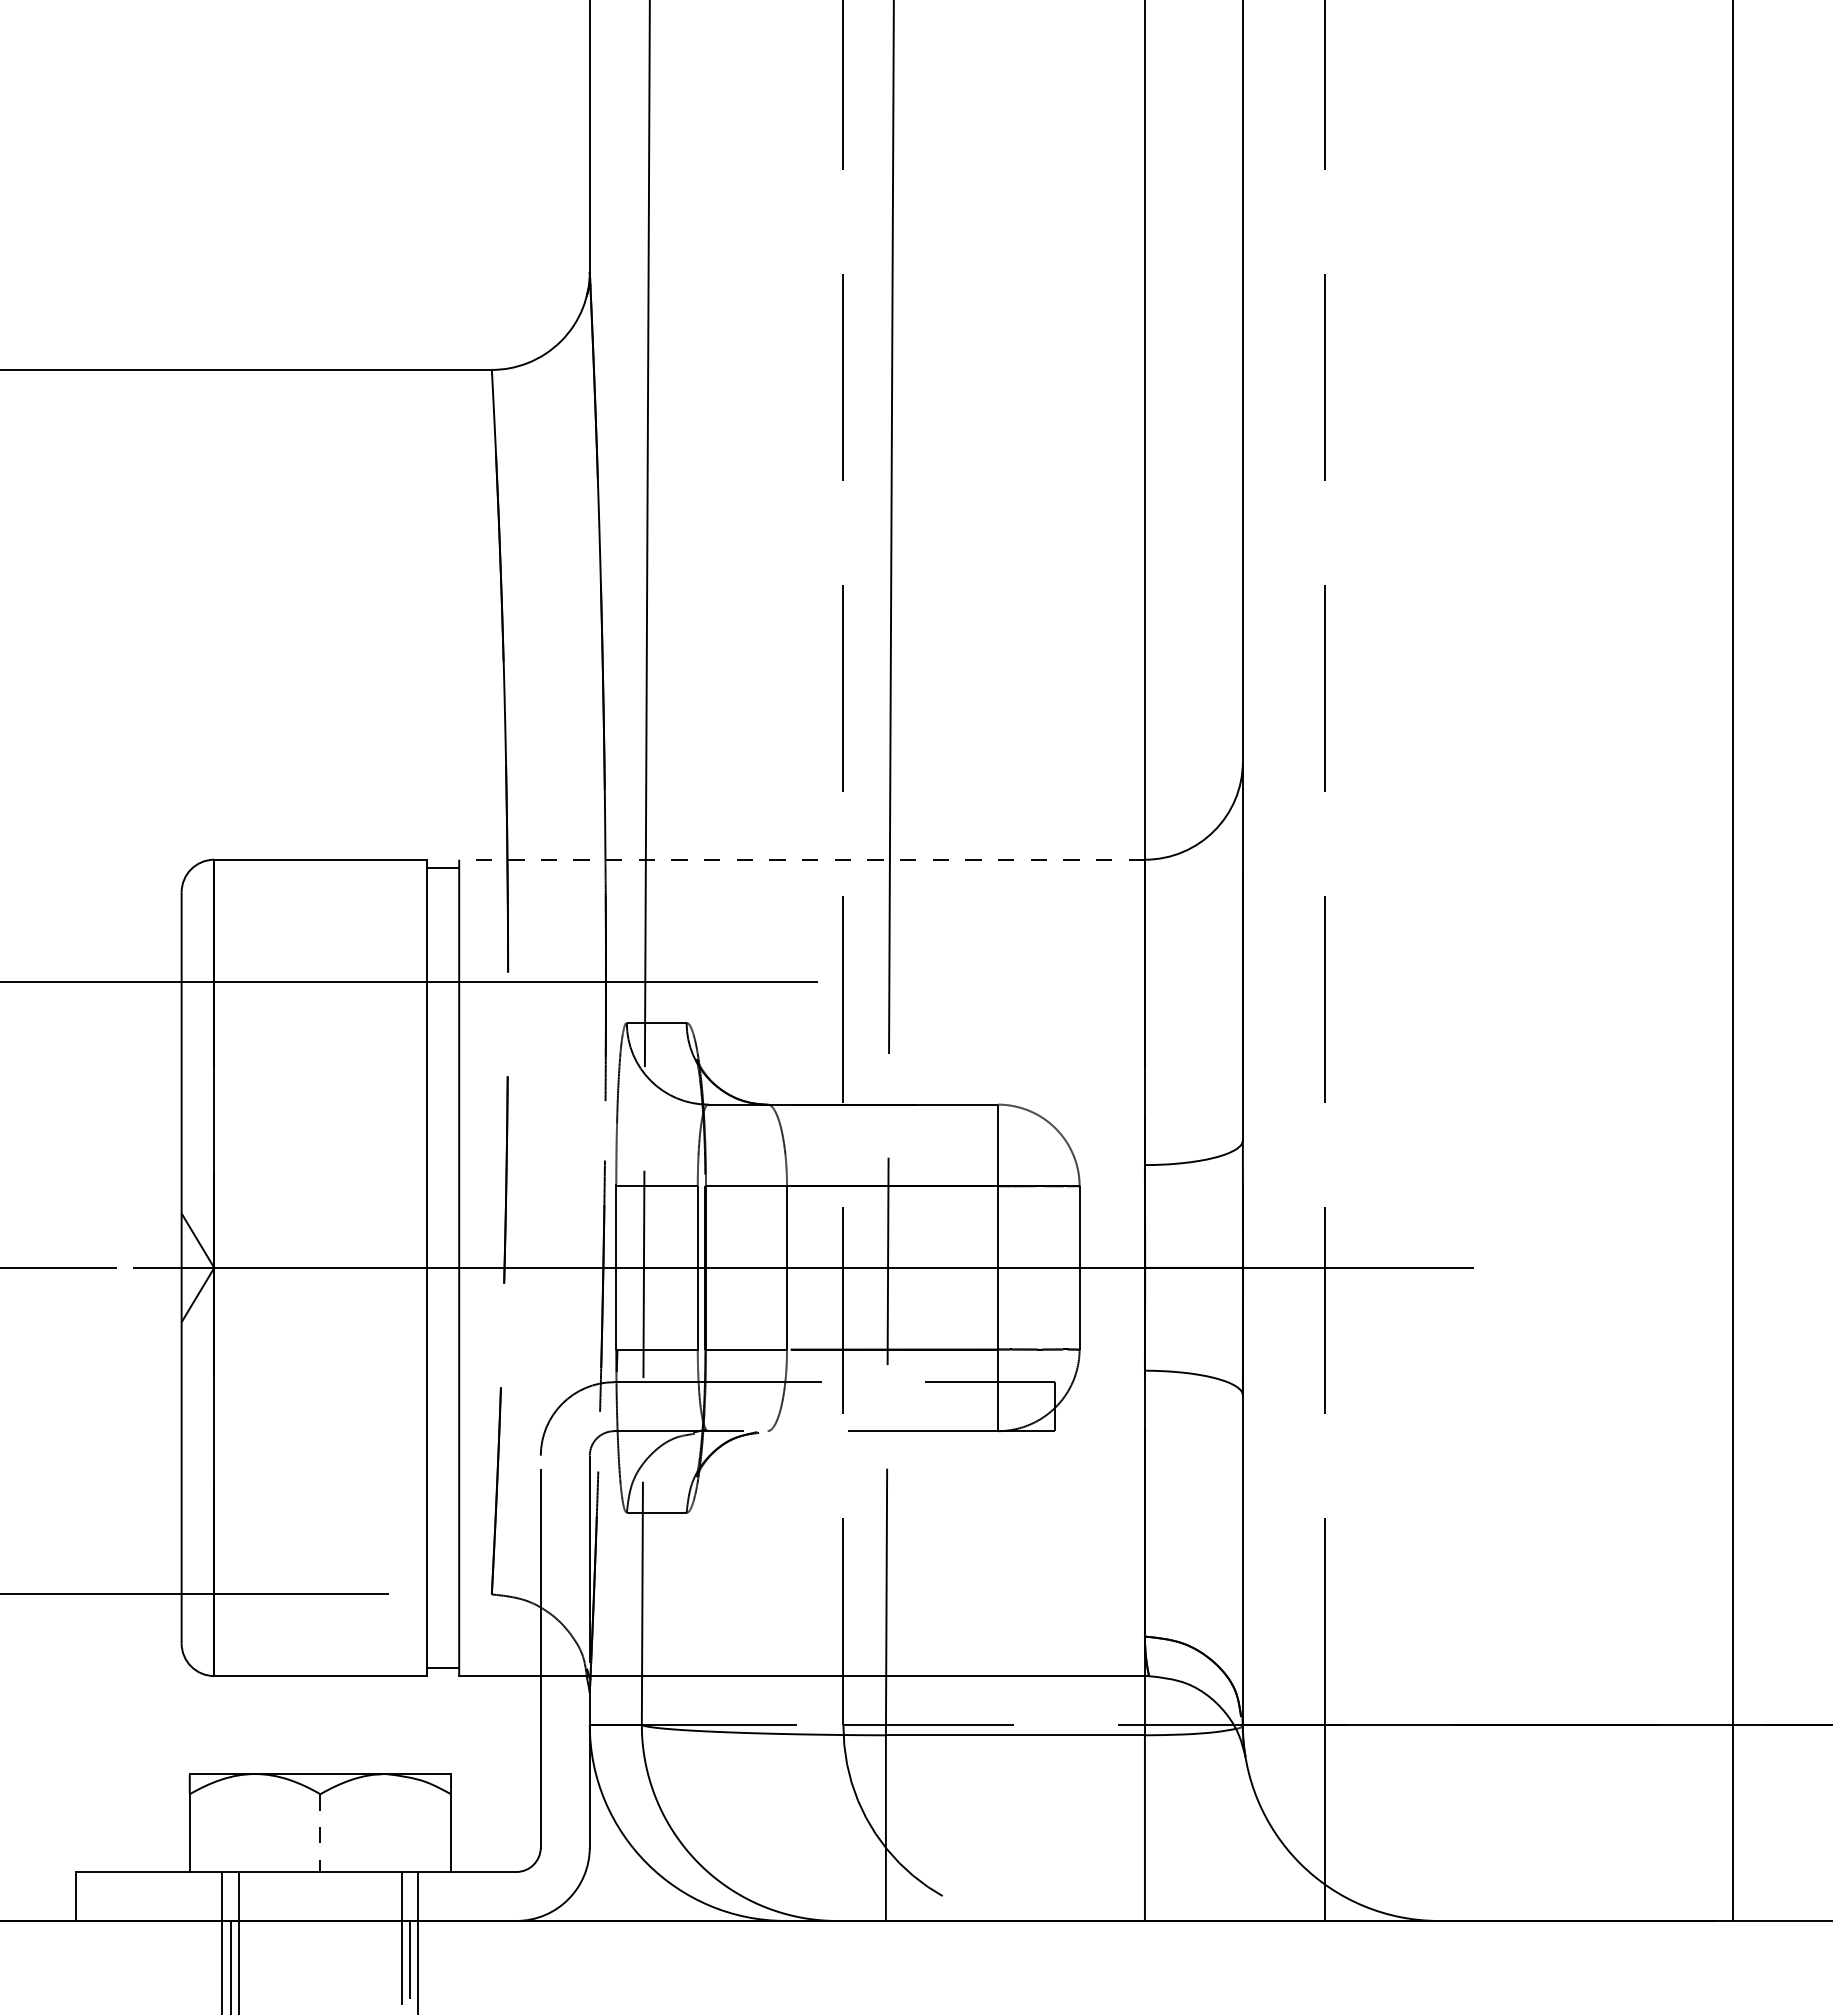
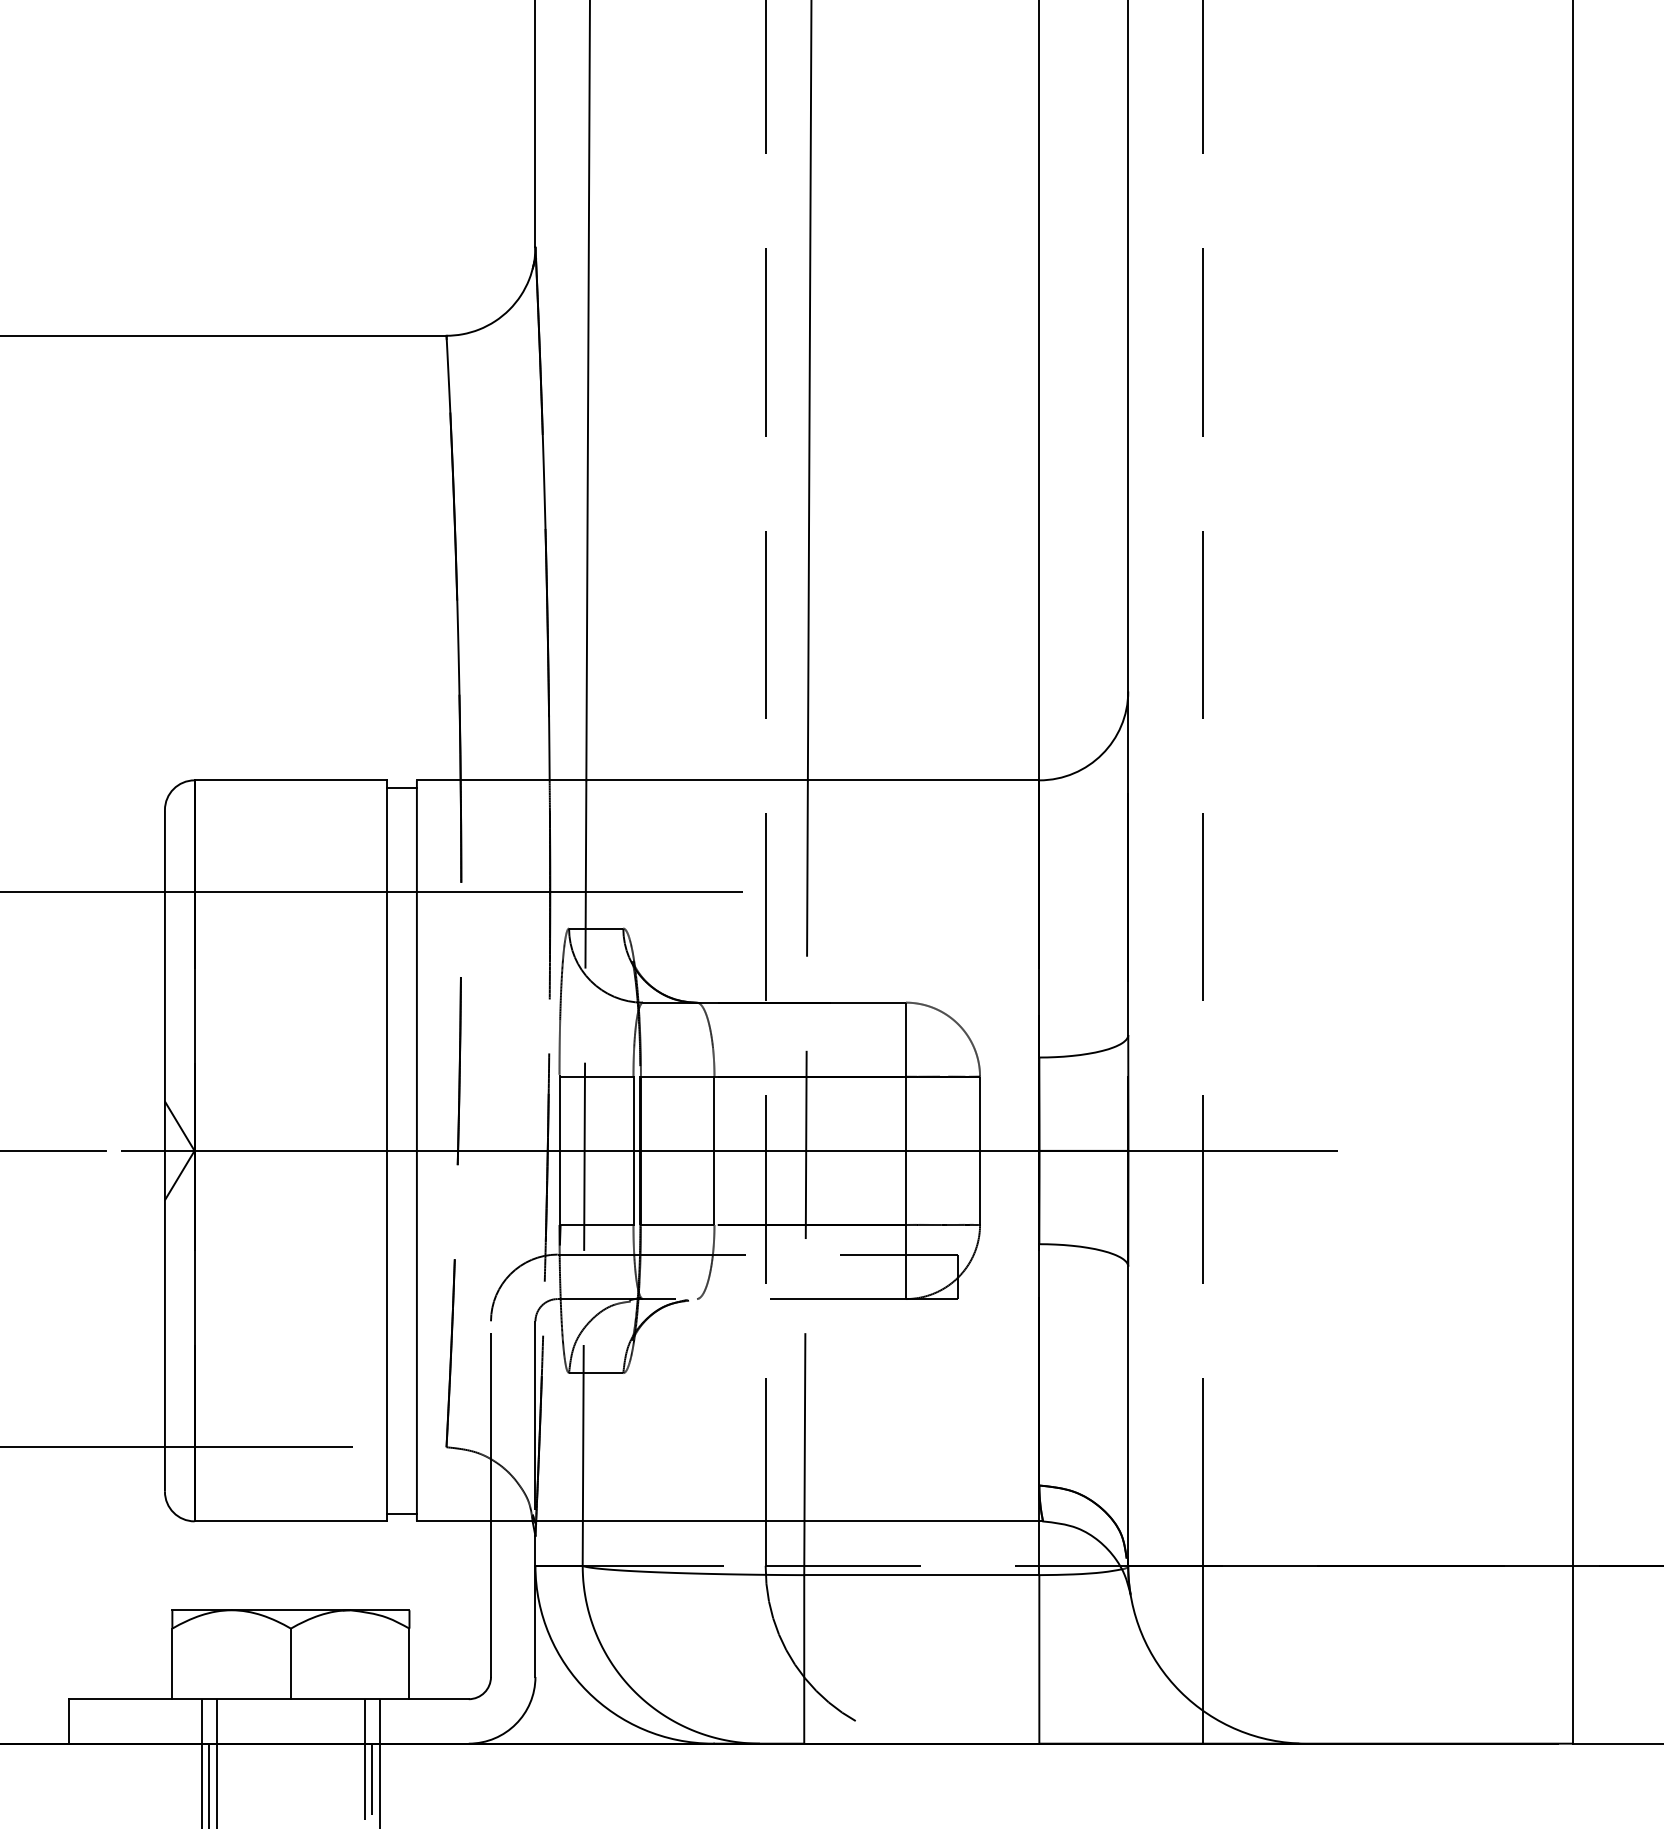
line: (802, 859) -> (728, 780), dashed -> solid
line: (320, 1833) -> (291, 1664), dashed -> solid

